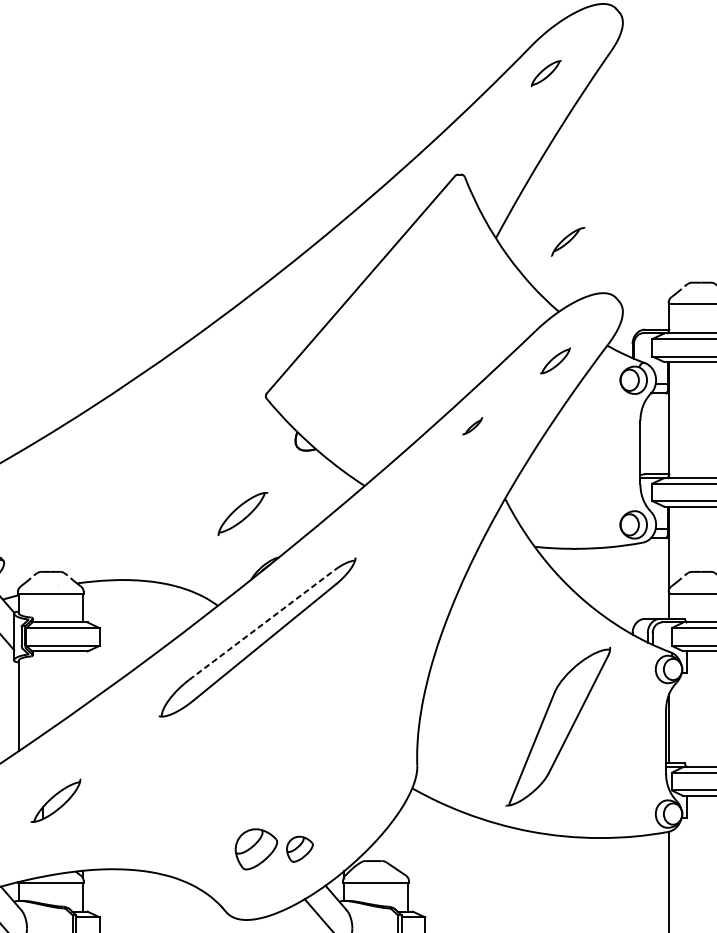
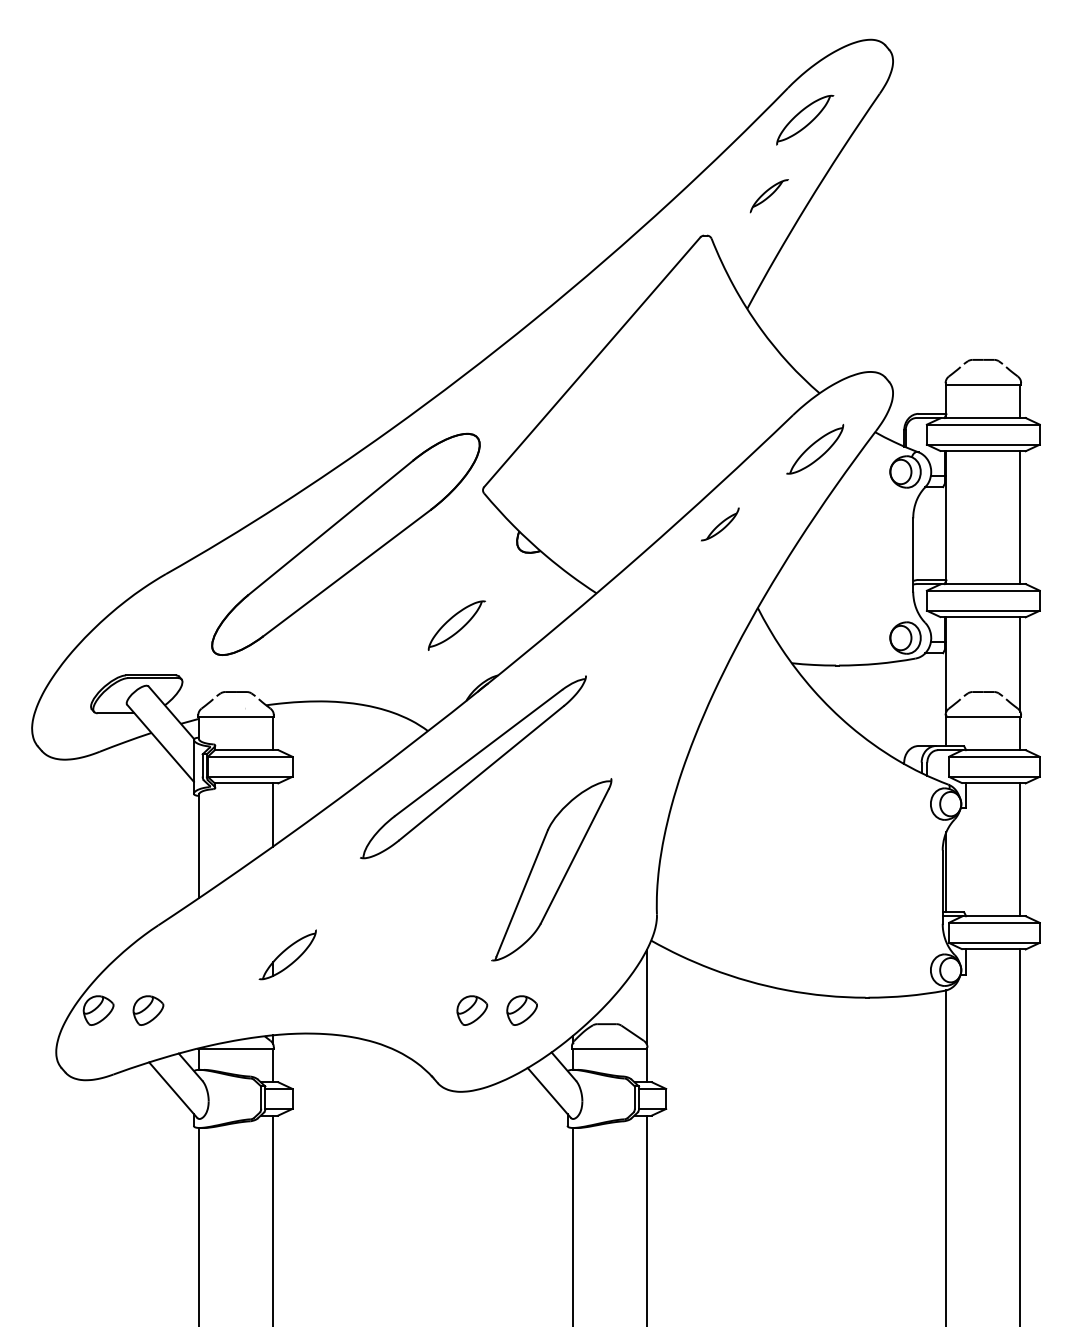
part: (546, 73) -> (805, 119), size x1.67
part: (567, 242) -> (768, 196), moved
part: (555, 360) -> (815, 449), size x1.67
part: (472, 426) -> (720, 524), size x1.67
part: (146, 442) -> (345, 543), added
line: (261, 625) -> (478, 753), dashed -> solid
line: (82, 678) -> (272, 814), added
part: (557, 726) -> (551, 869), moved
part: (55, 800) -> (287, 954), moved
line: (408, 837) -> (646, 997), added
part: (256, 849) -> (472, 1010), size x0.62

